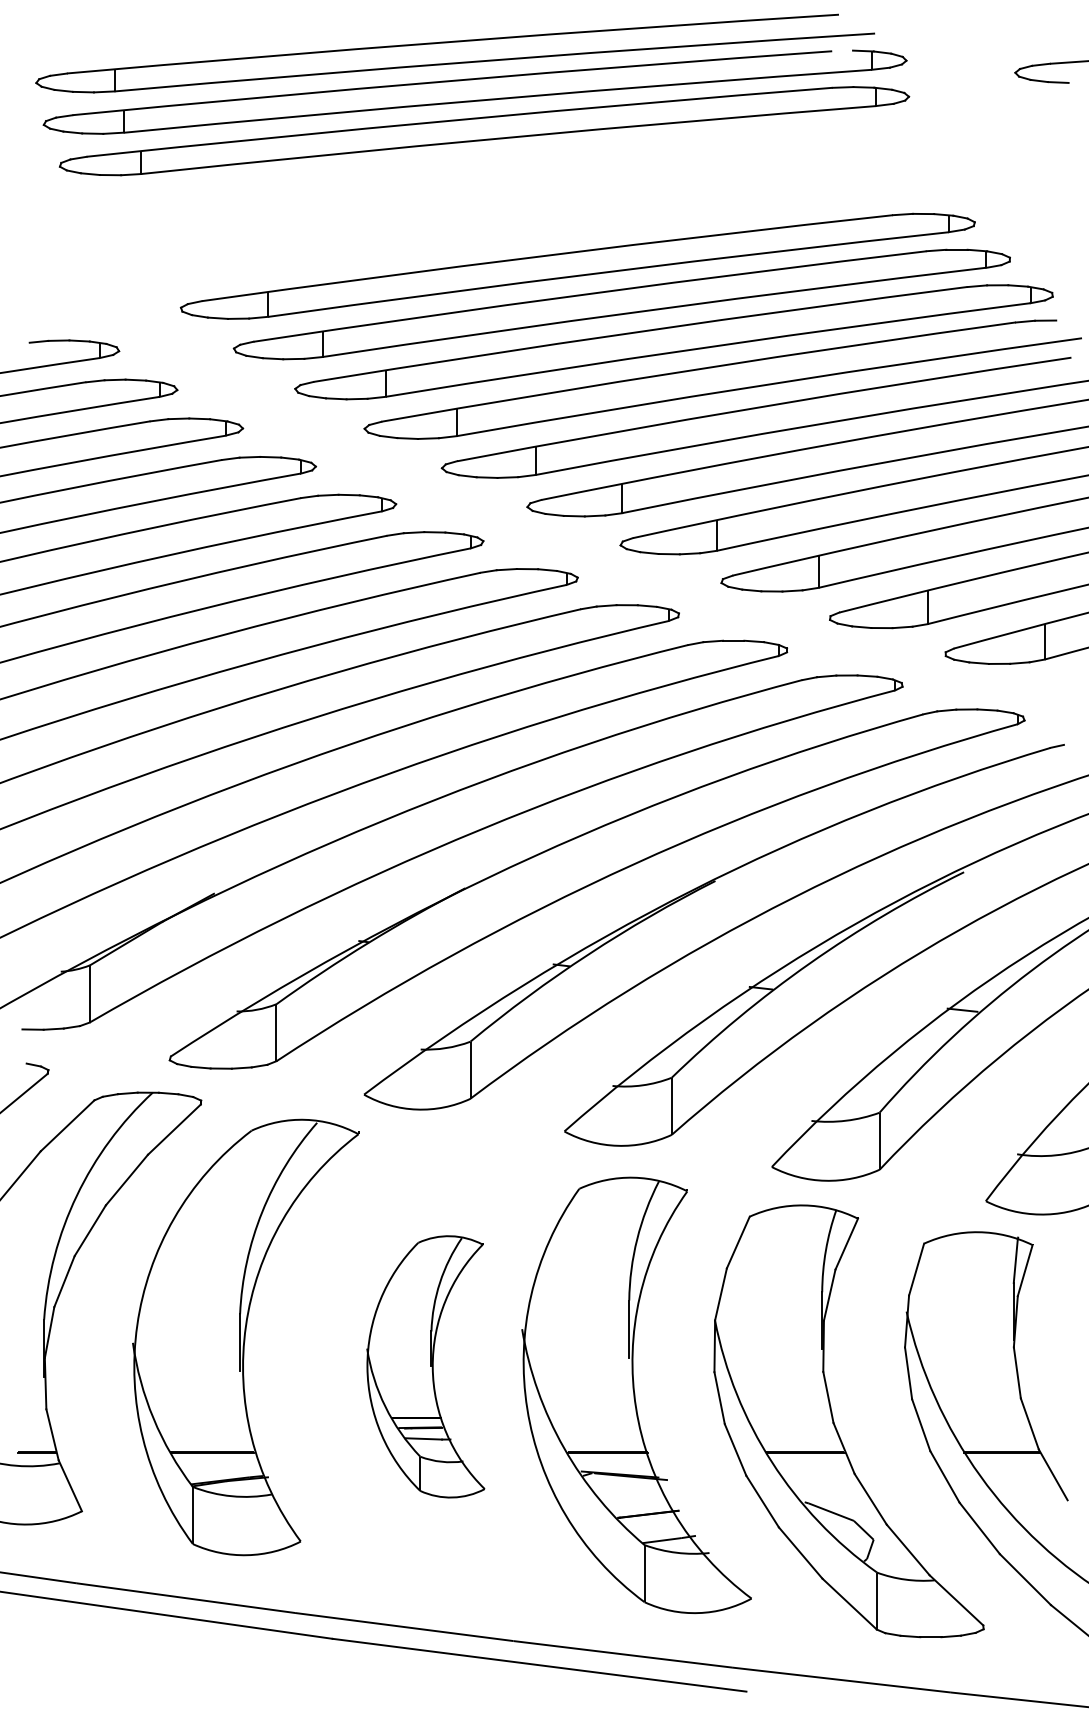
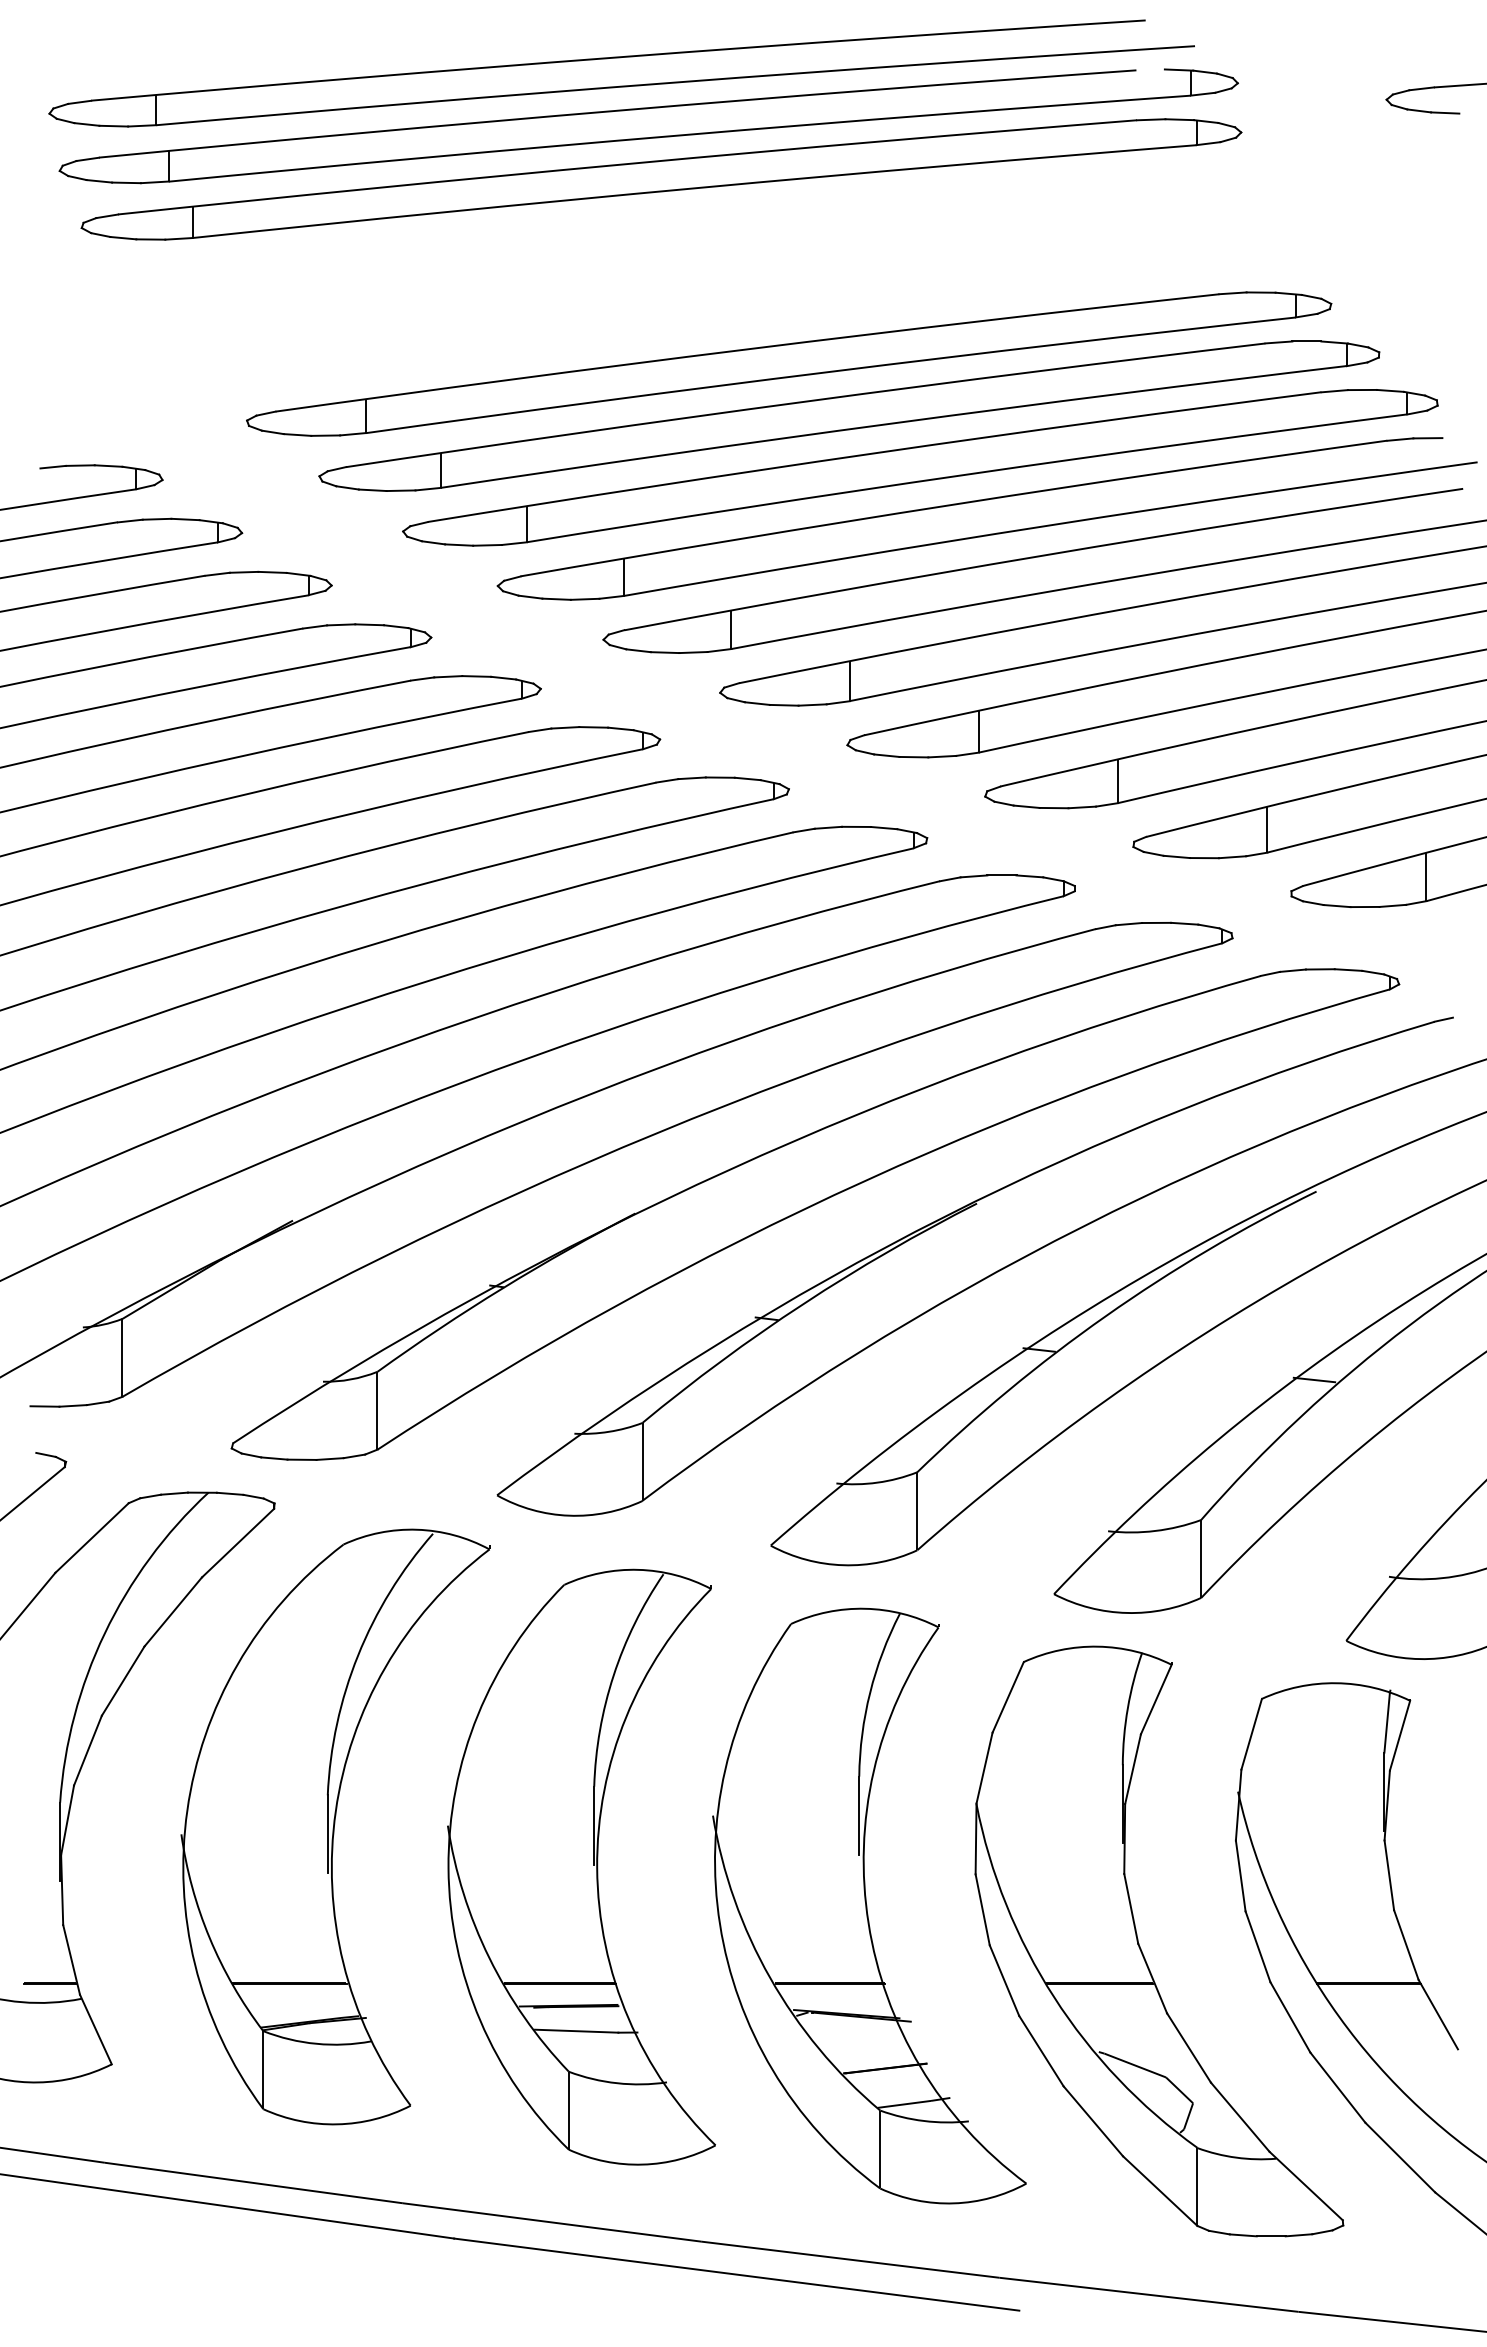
part: (425, 1366) -> (581, 1866), size x1.67

